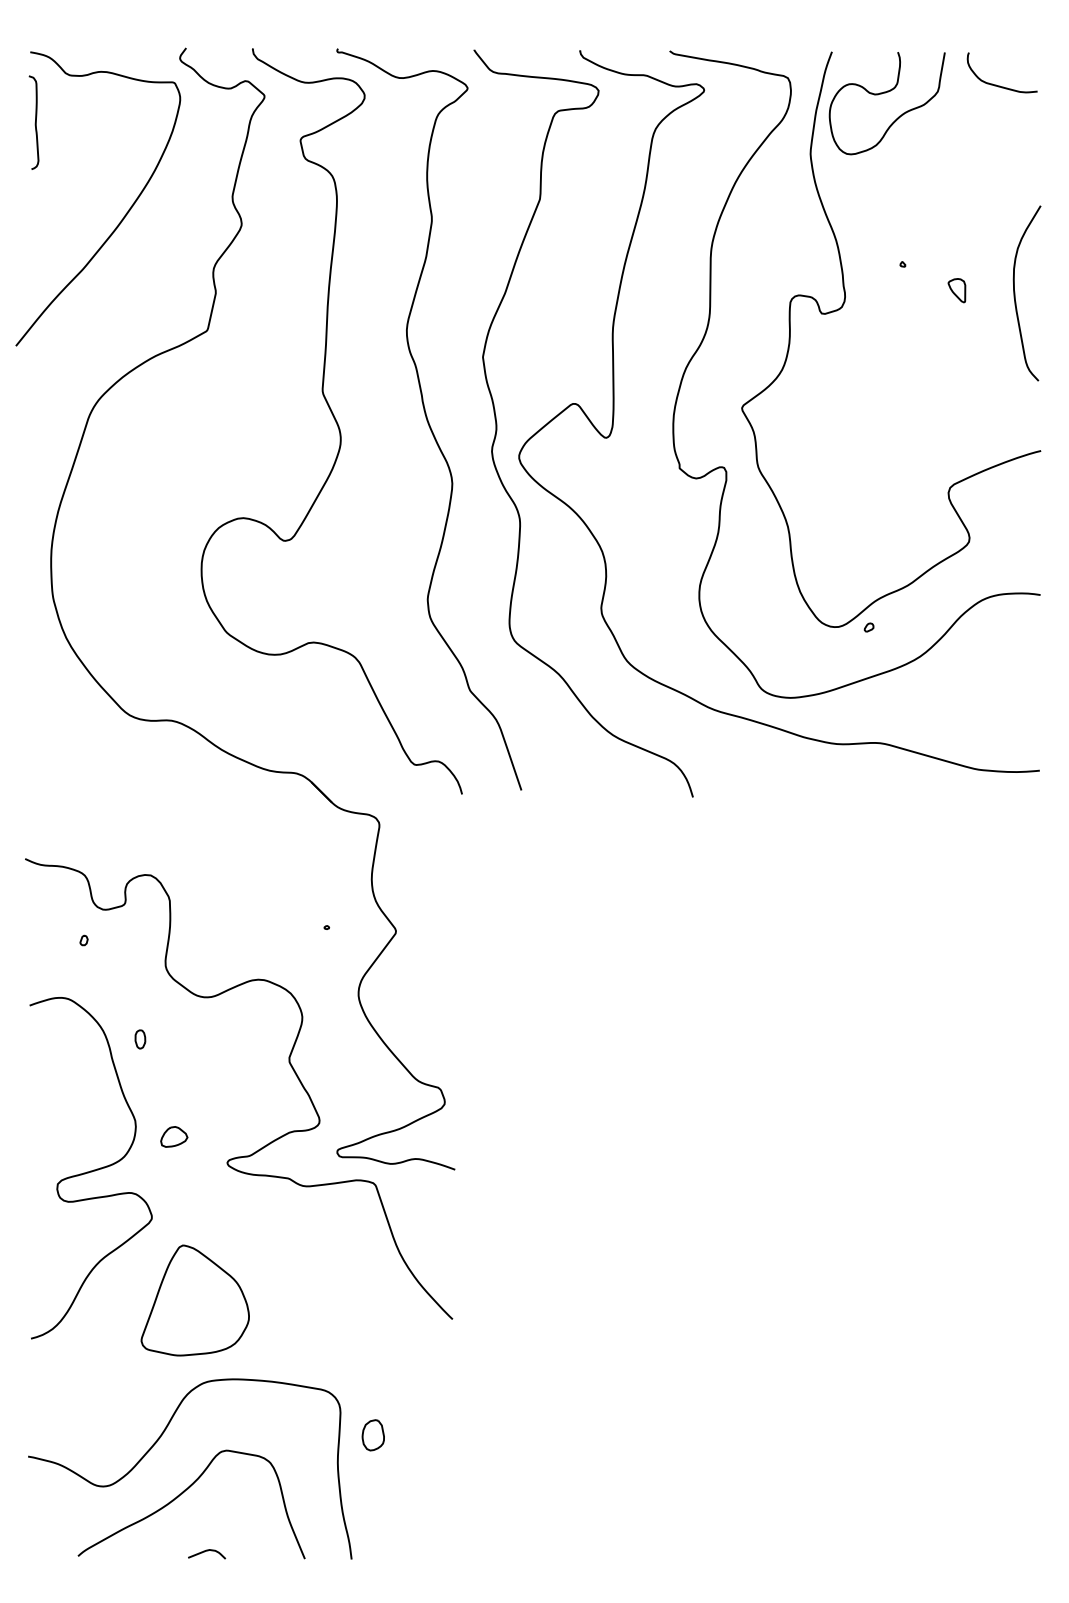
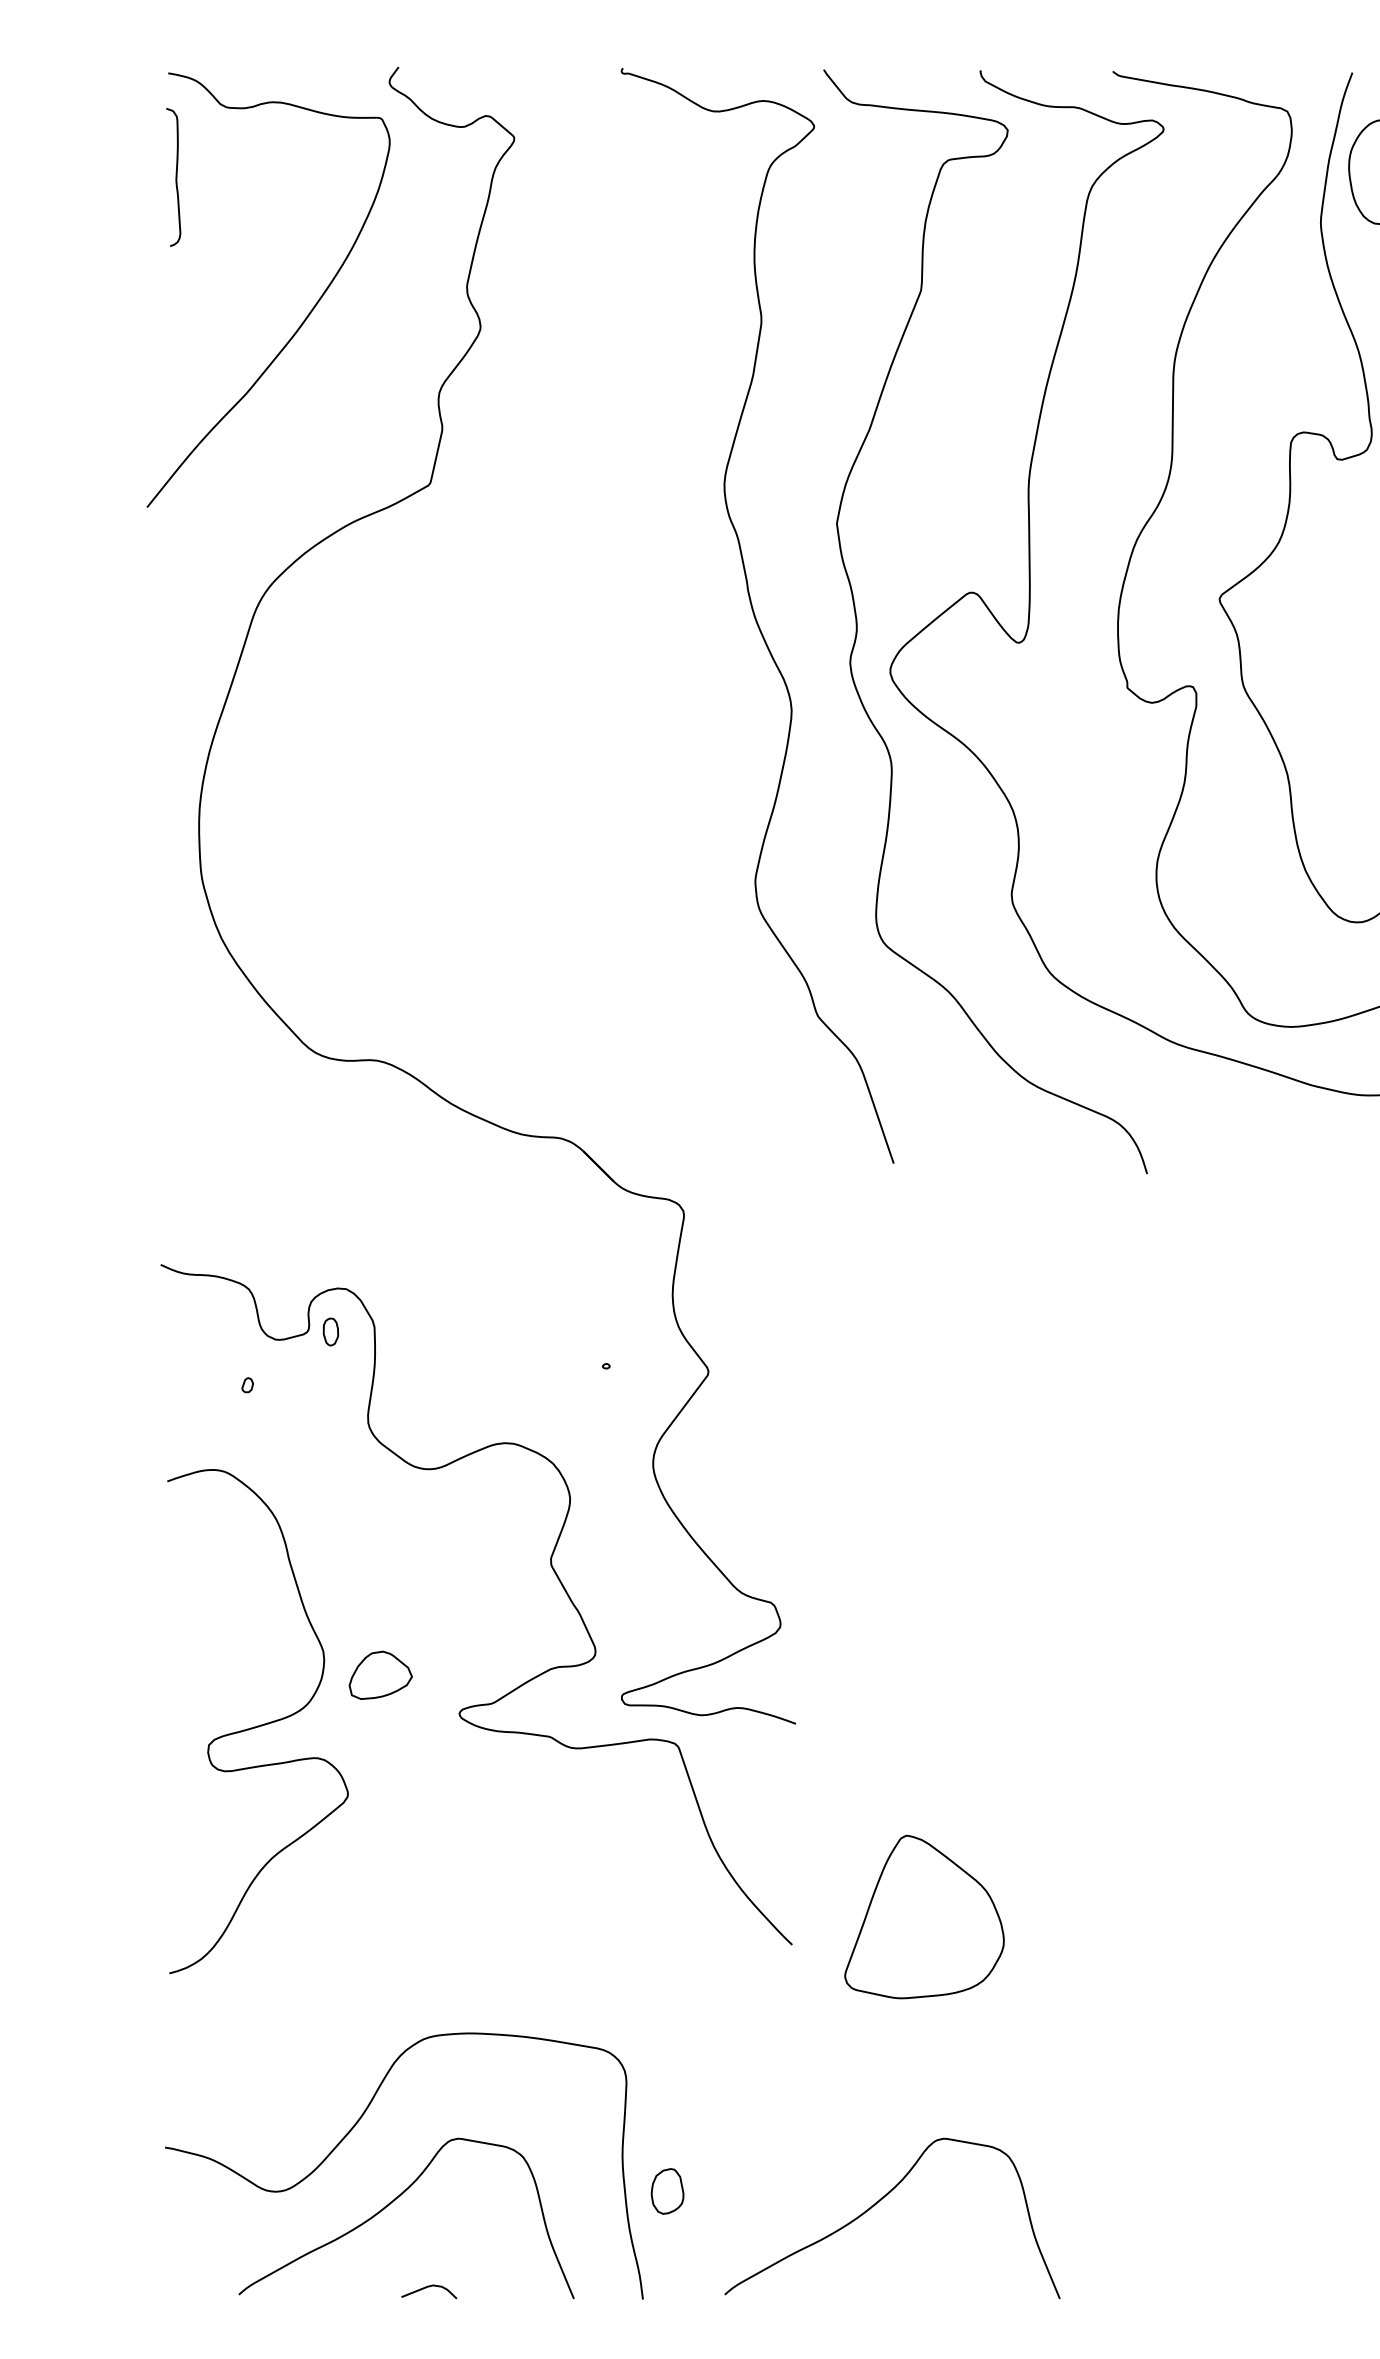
curve: (334, 420) -> (617, 617), removed
part: (140, 1039) -> (331, 1332), moved
part: (174, 1136) -> (381, 1674), size x1.6
part: (194, 1300) -> (923, 1916), moved
part: (372, 1435) -> (666, 2191), moved
curve: (511, 1494) -> (879, 2203), added

